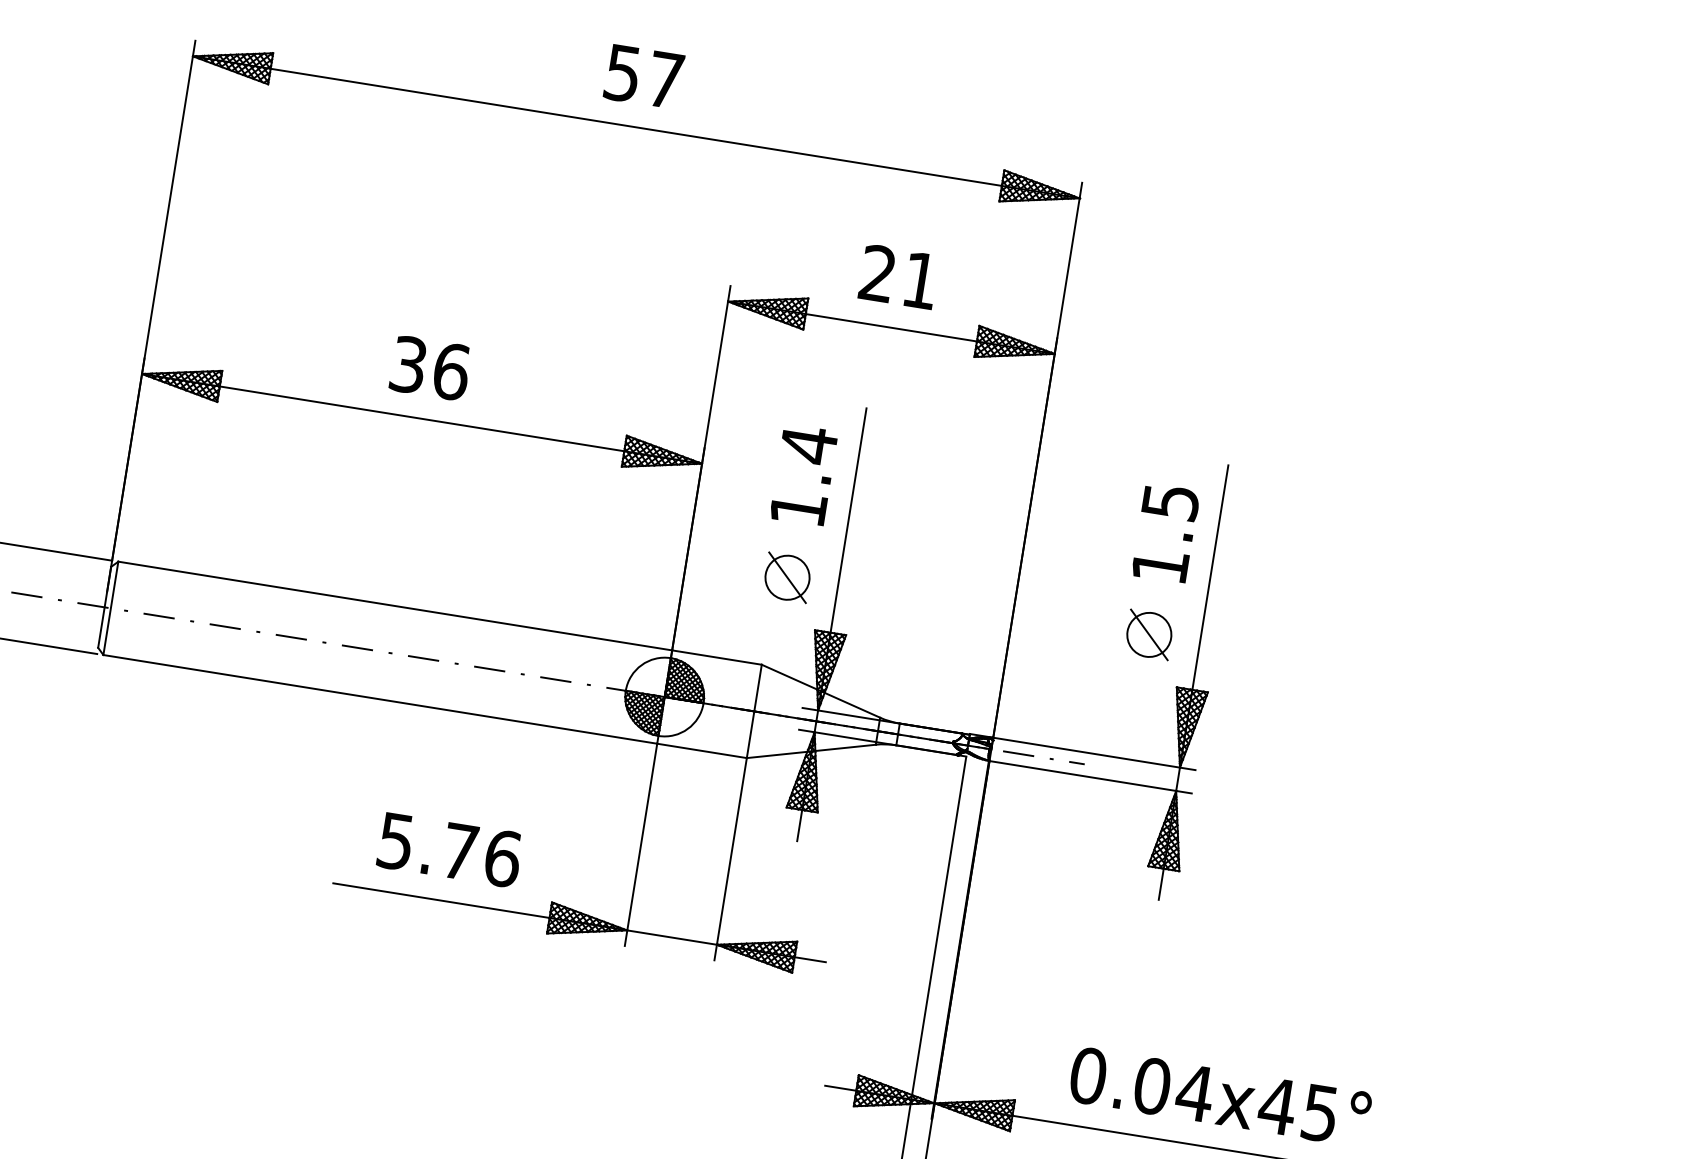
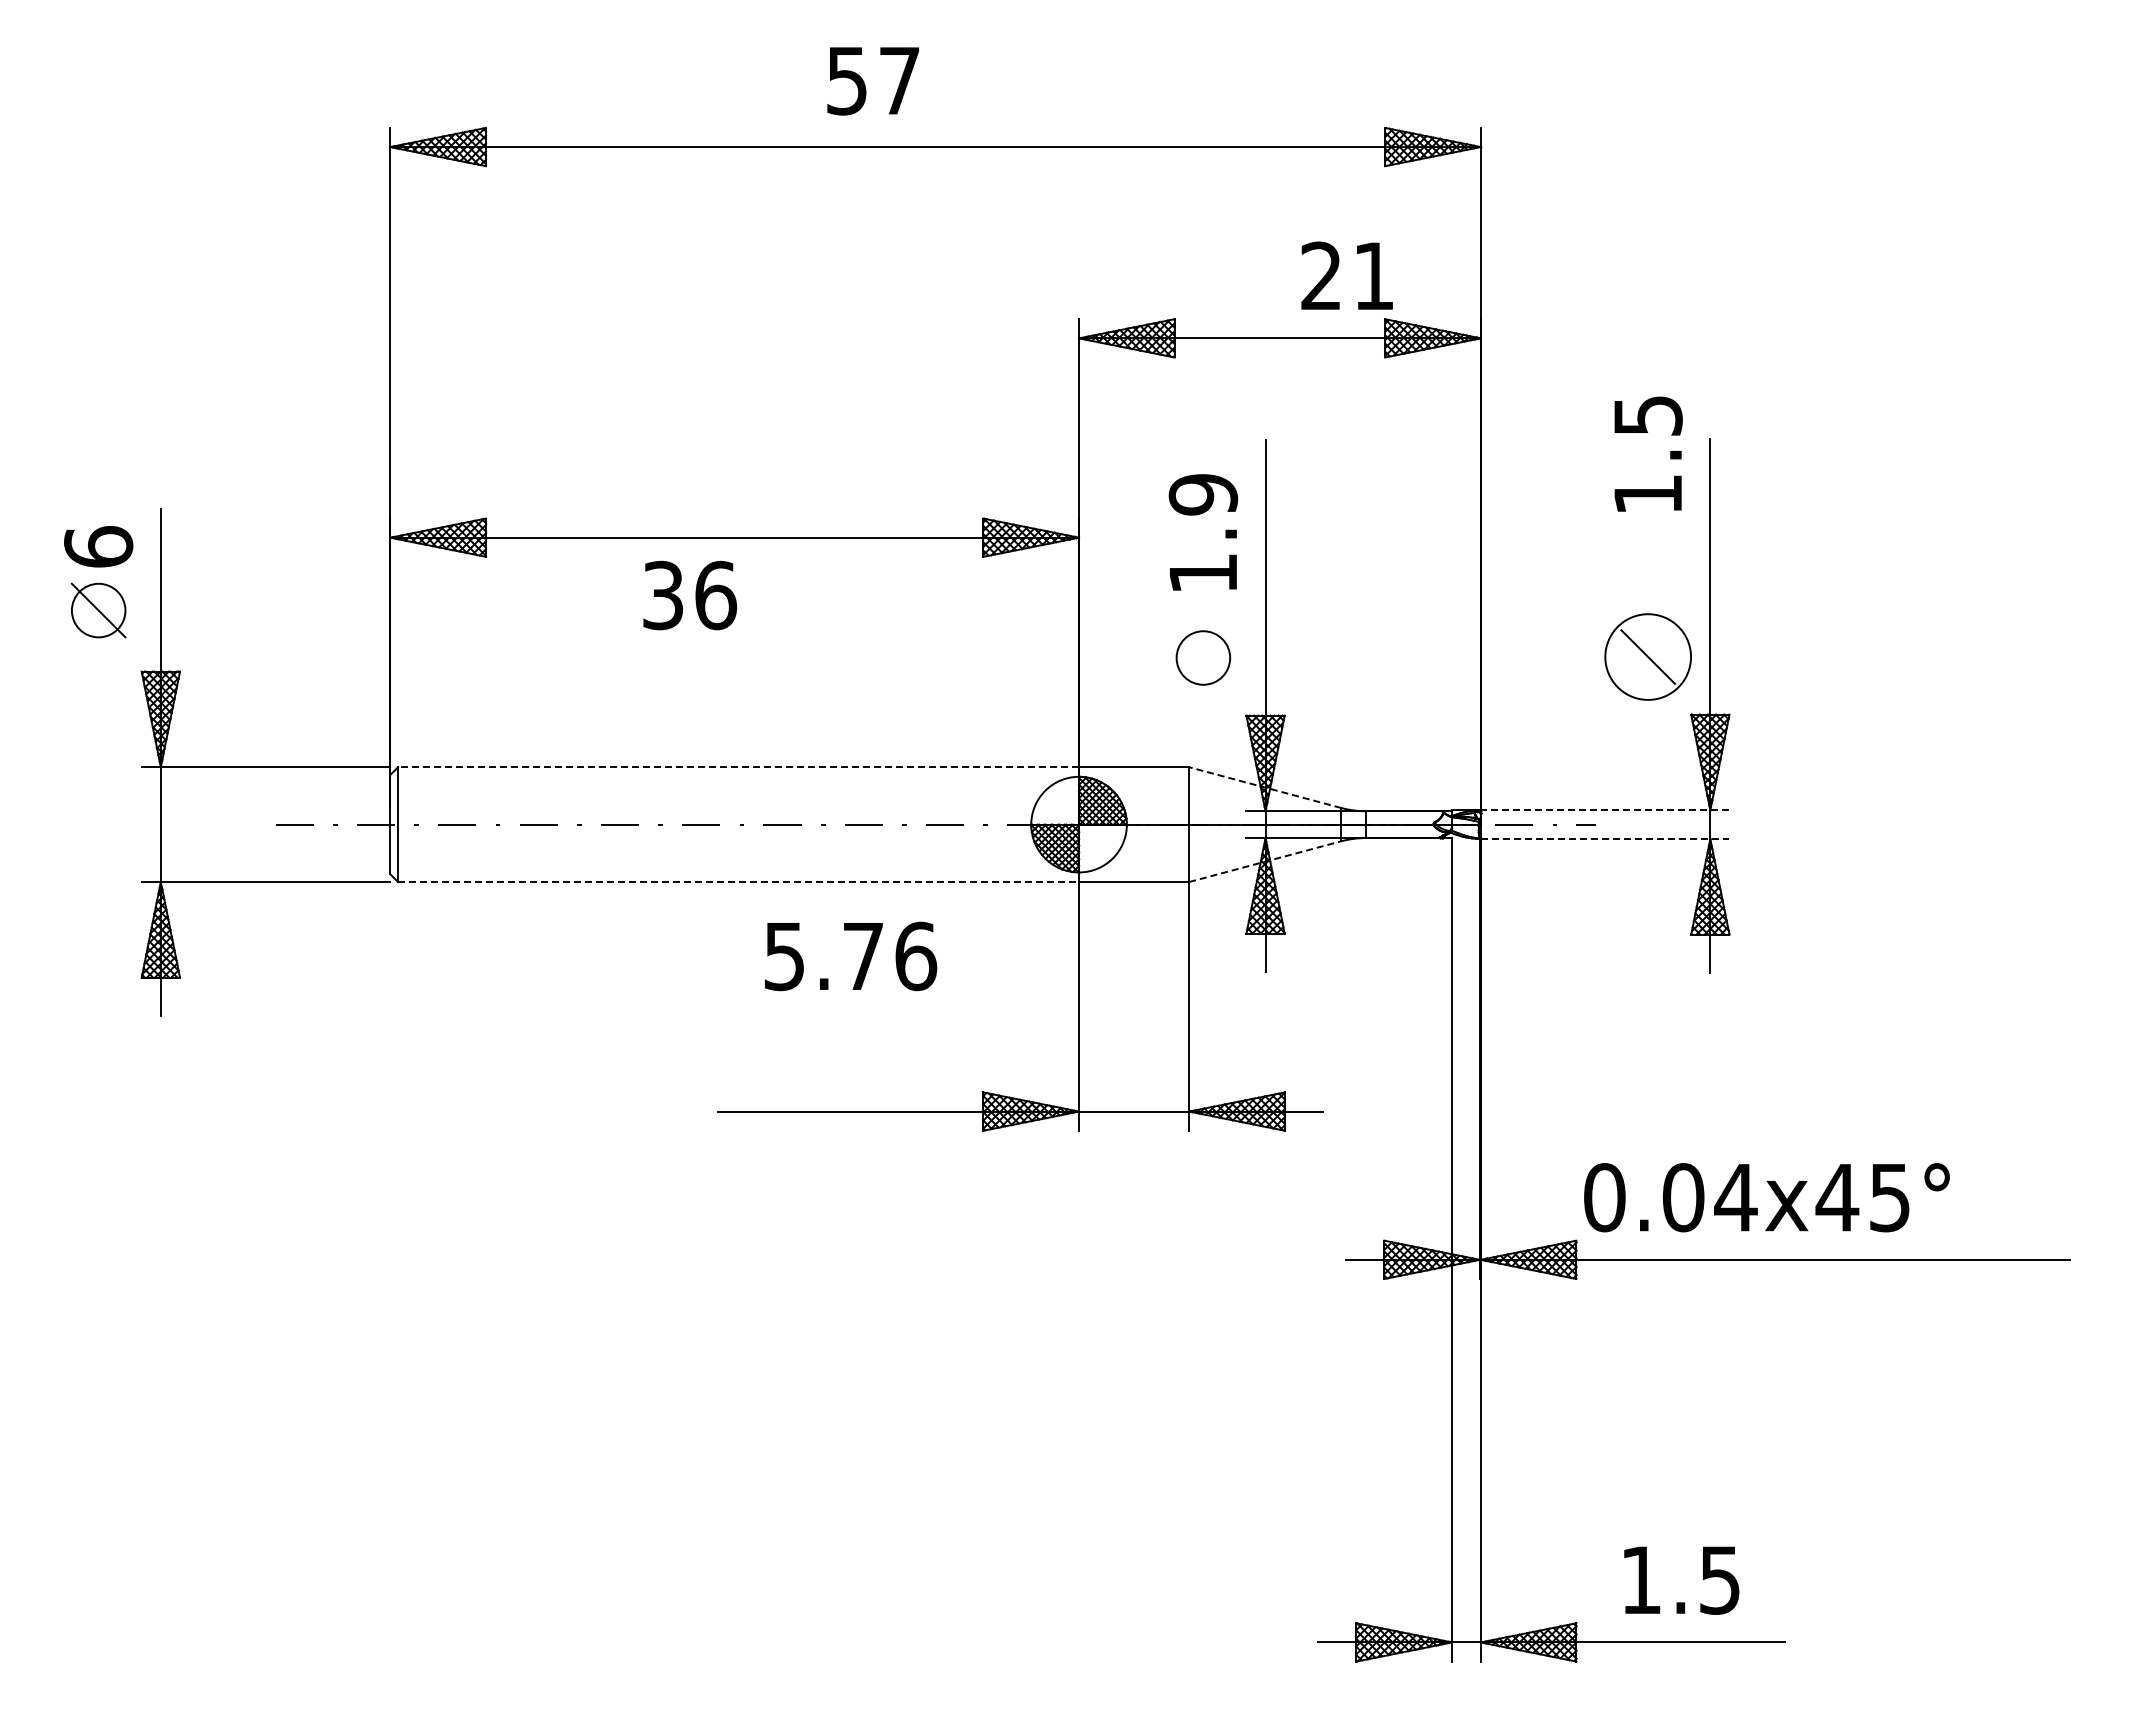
text: (644, 77) -> (873, 81), moved
text: (898, 276) -> (1346, 275), moved
text: (430, 368) -> (690, 595), moved
text: (808, 444) -> (1203, 494), 1.4 -> 1.9
text: (1165, 532) -> (1648, 453), moved
line: (787, 577) -> (1203, 657), removed
line: (395, 606) -> (738, 767), solid -> dashed
circle: (1148, 634) -> (1647, 656), size x1.6
line: (821, 691) -> (1265, 787), solid -> dashed
line: (380, 699) -> (738, 882), solid -> dashed
line: (811, 751) -> (1265, 861), solid -> dashed
line: (1093, 754) -> (1604, 810), solid -> dashed
line: (1091, 776) -> (1605, 838), solid -> dashed
text: (450, 850) -> (851, 956), moved
text: (1219, 1096) -> (1766, 1197), moved

